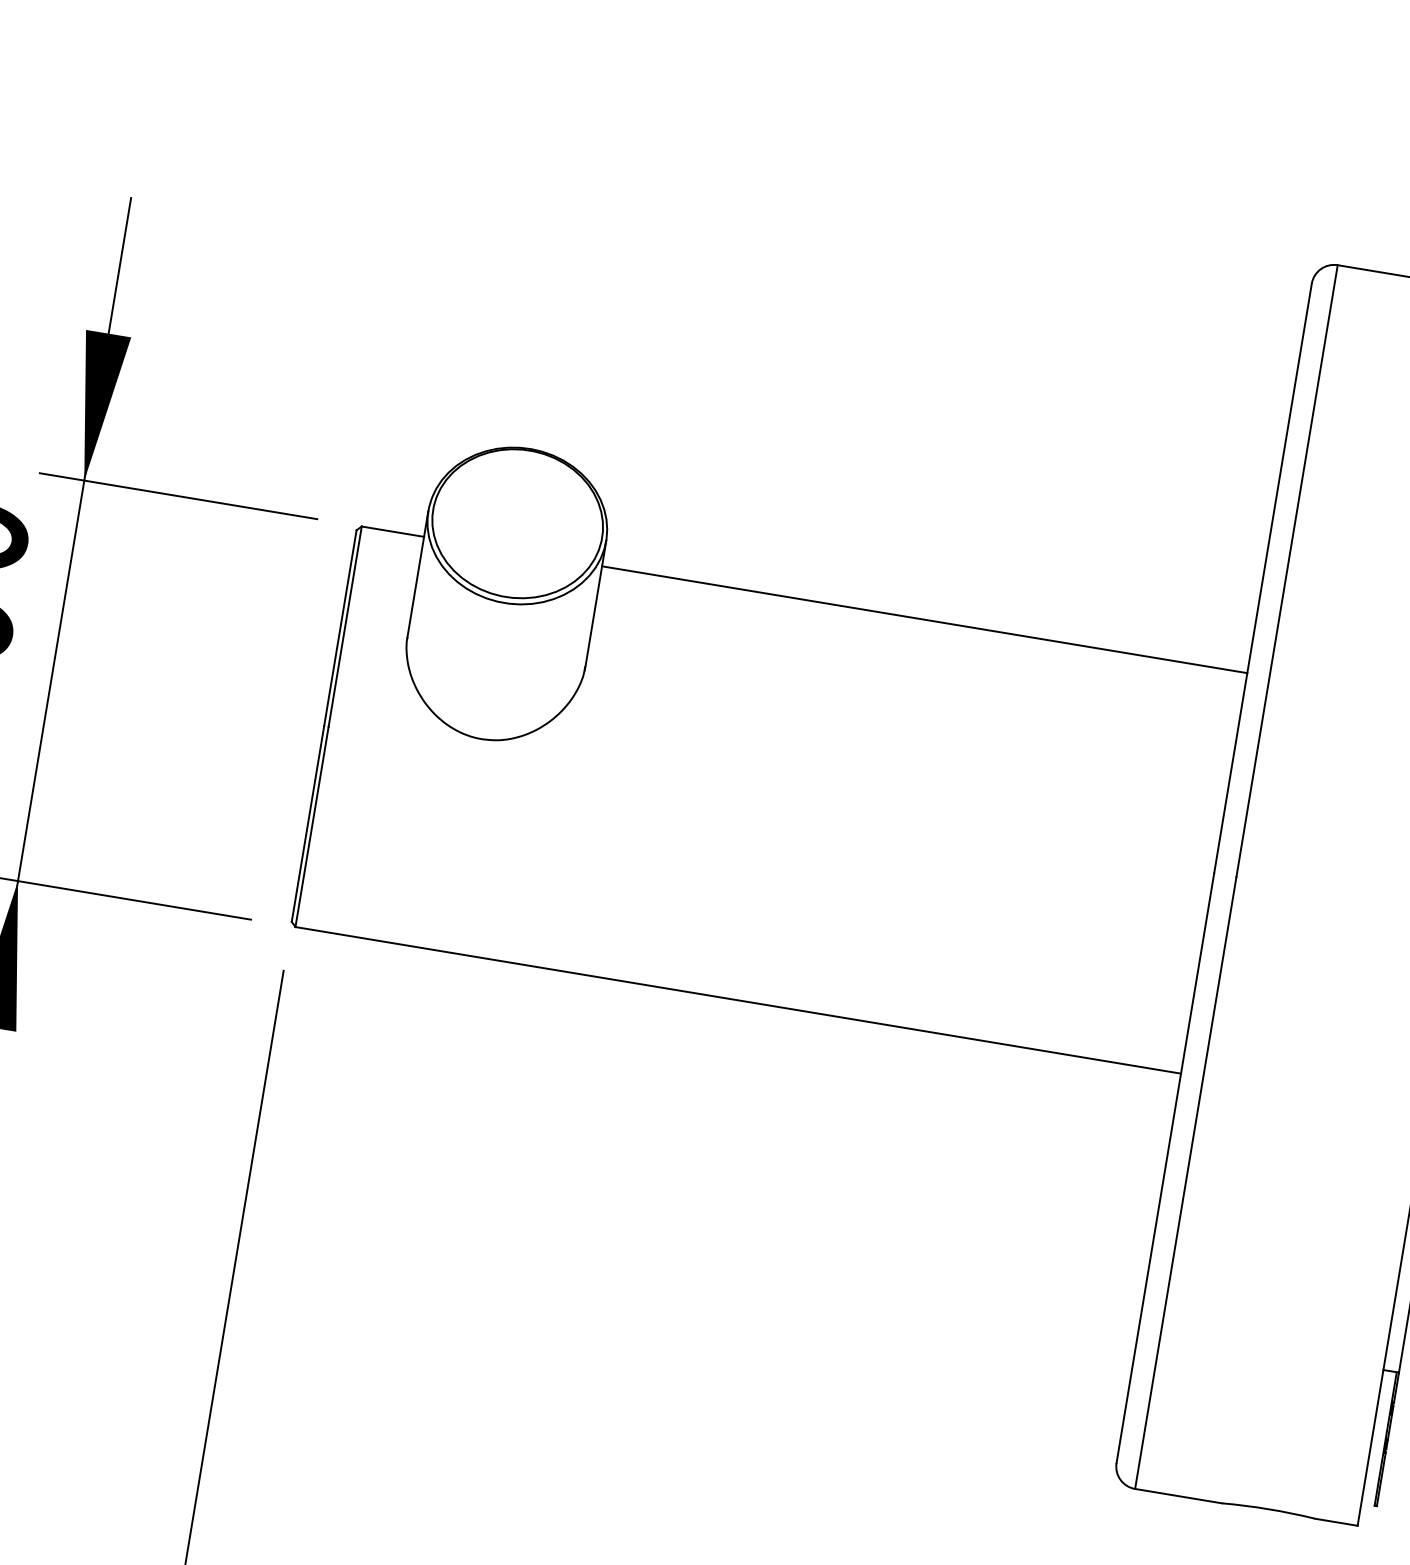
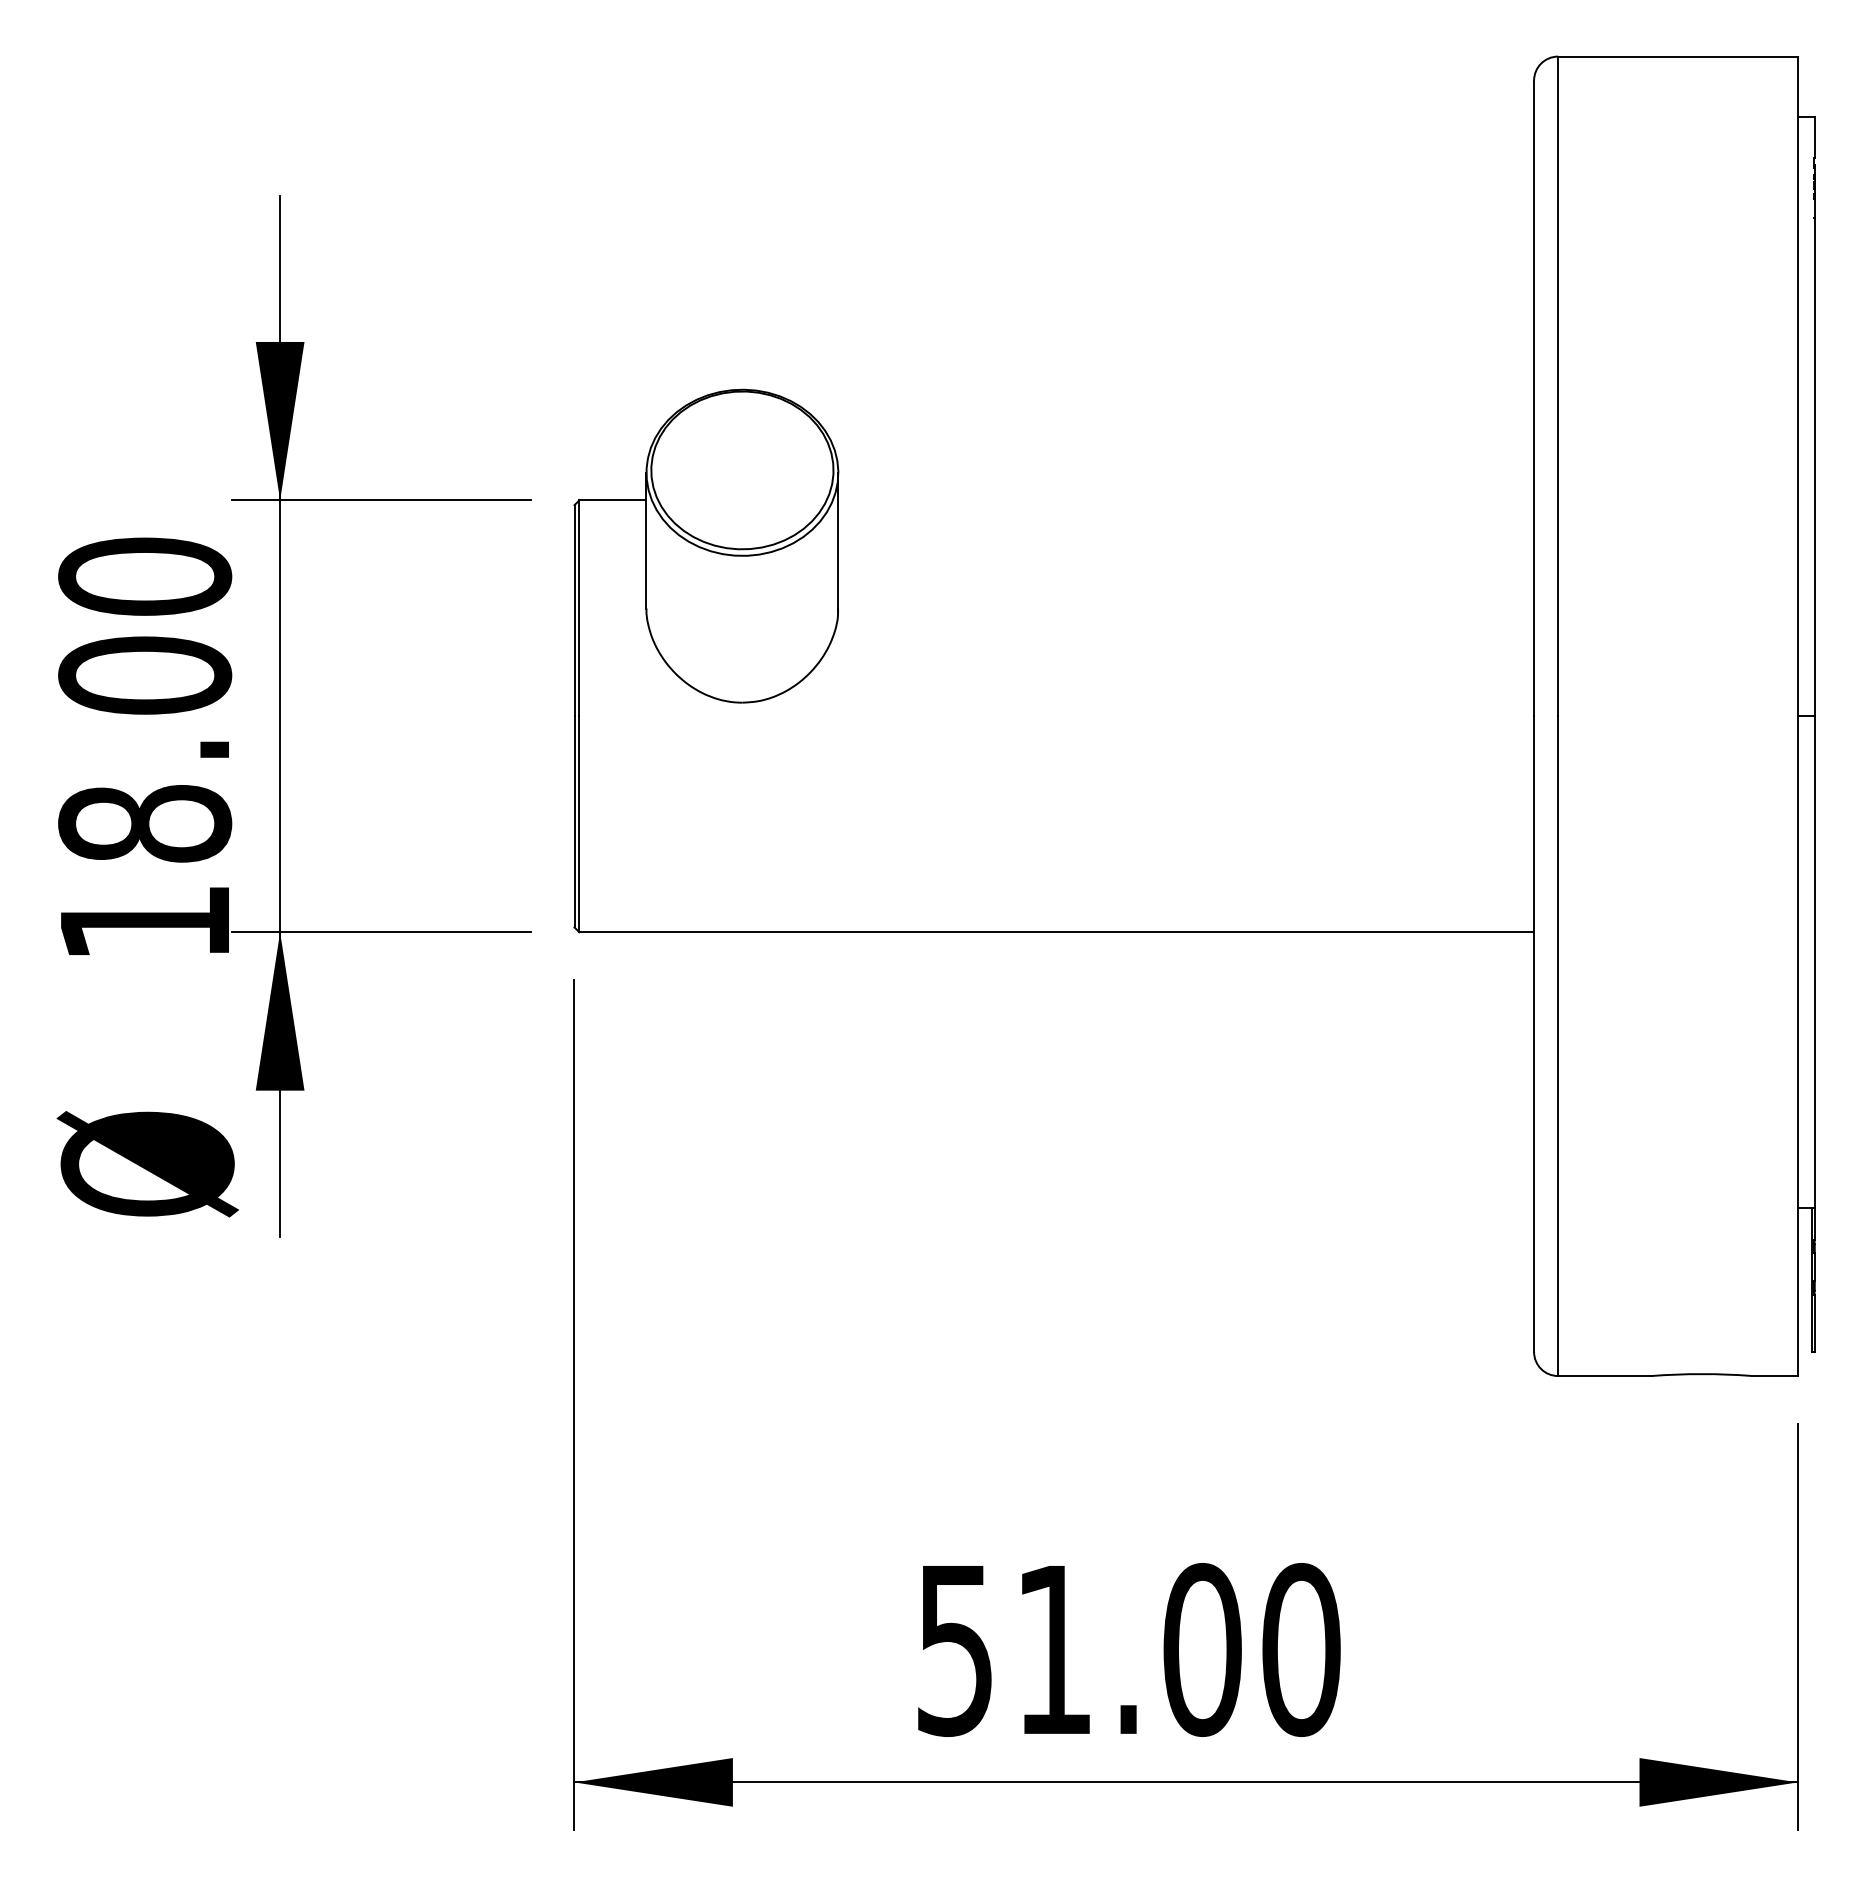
line: (924, 619) -> (1186, 500), removed

